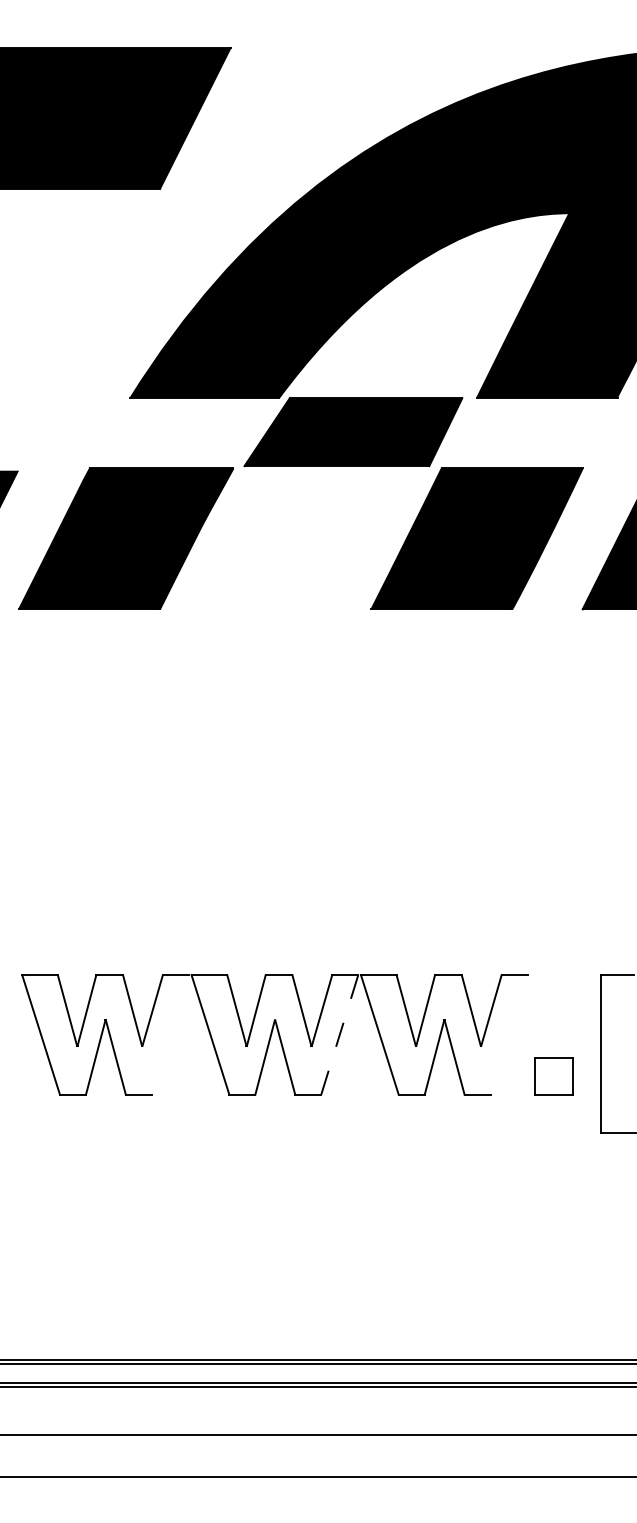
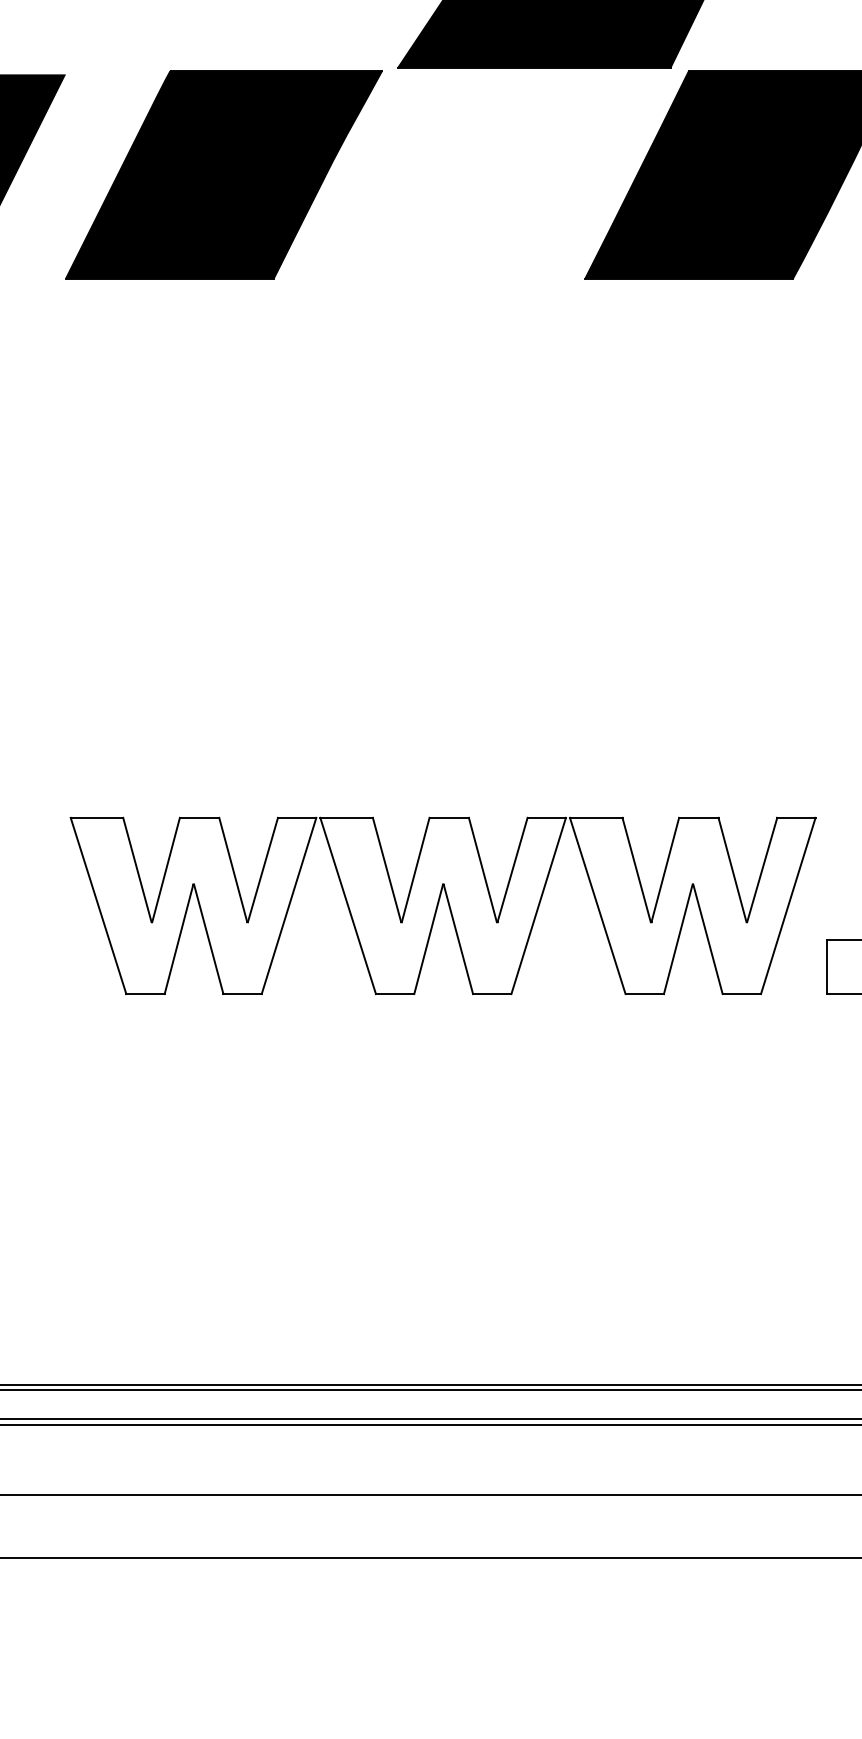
line: (169, 1034) -> (287, 905), added
line: (339, 1034) -> (538, 905), dashed -> solid
line: (508, 1034) -> (787, 905), added

